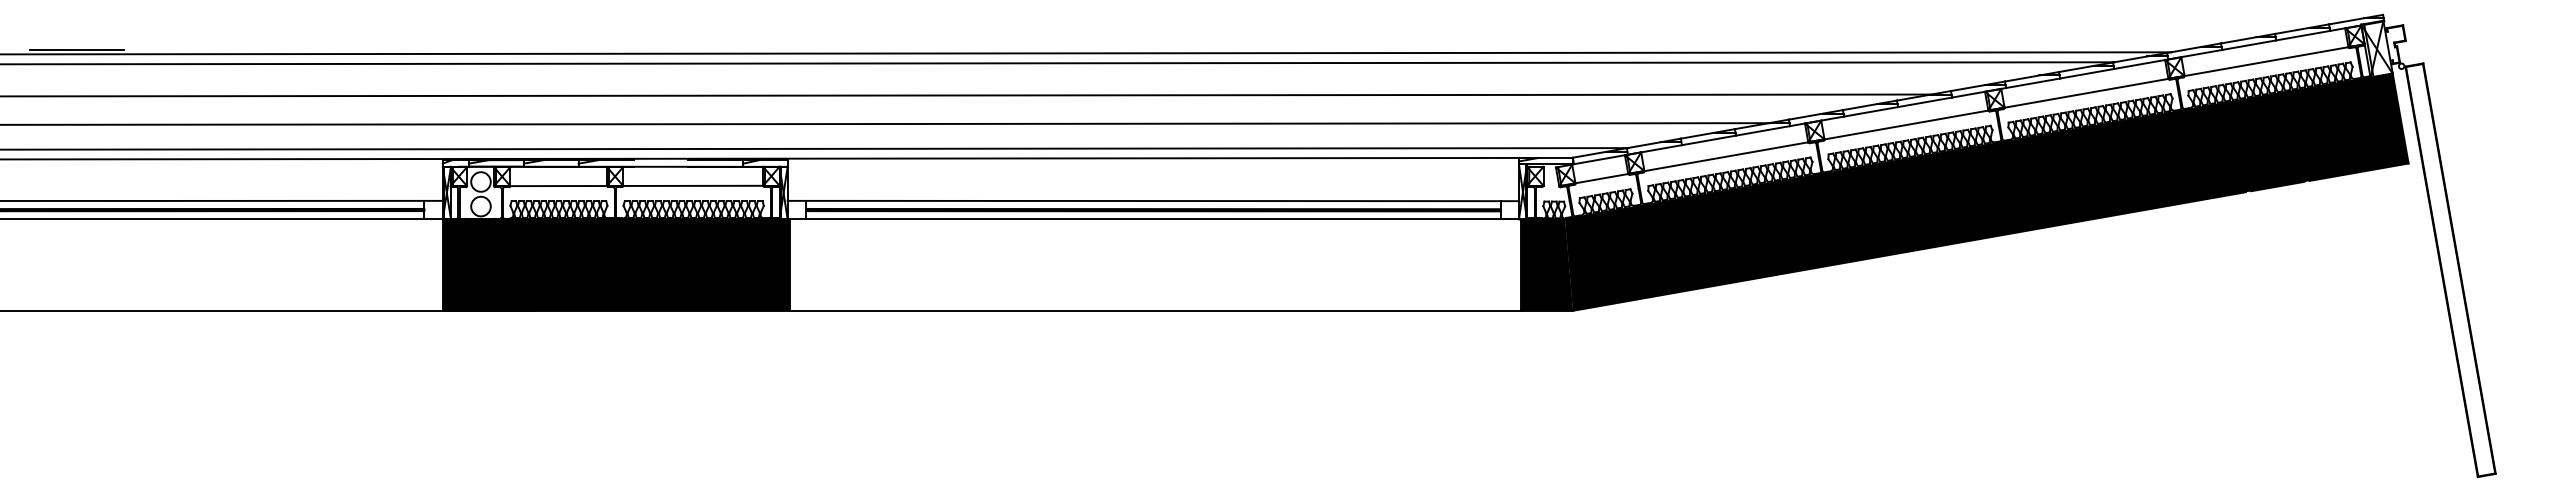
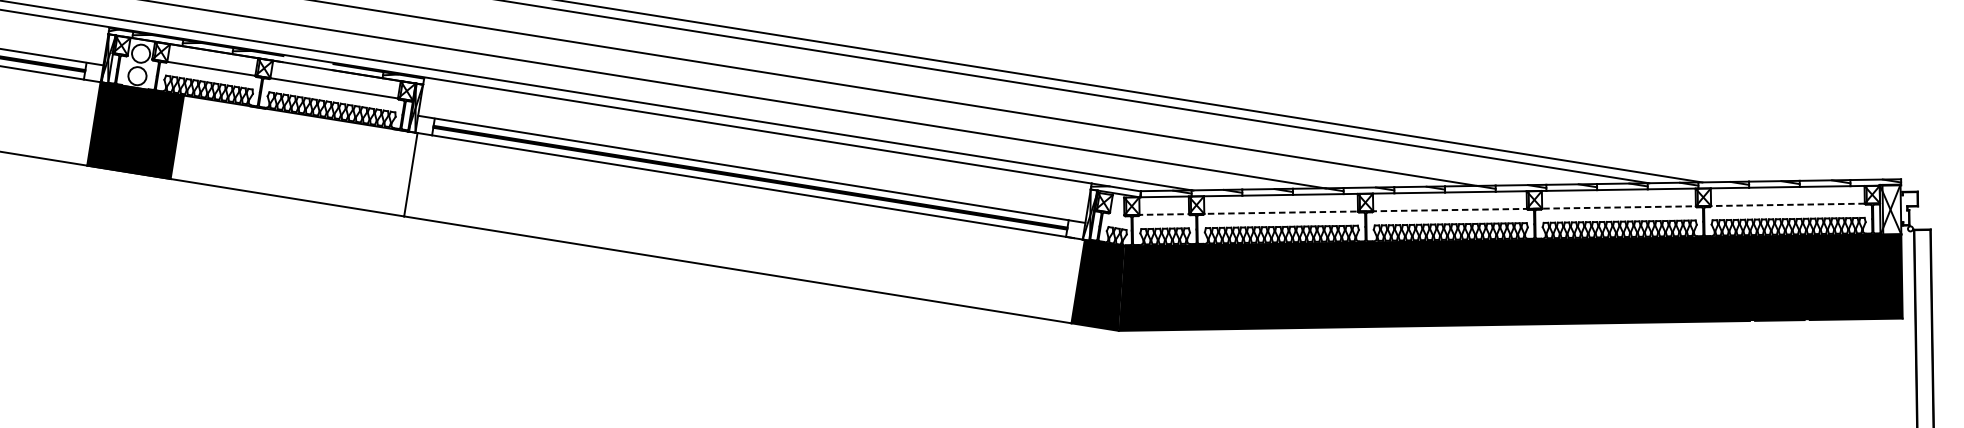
line: (1961, 115) -> (1501, 209), solid -> dashed
fill: (661, 264) -> (293, 155), removed

